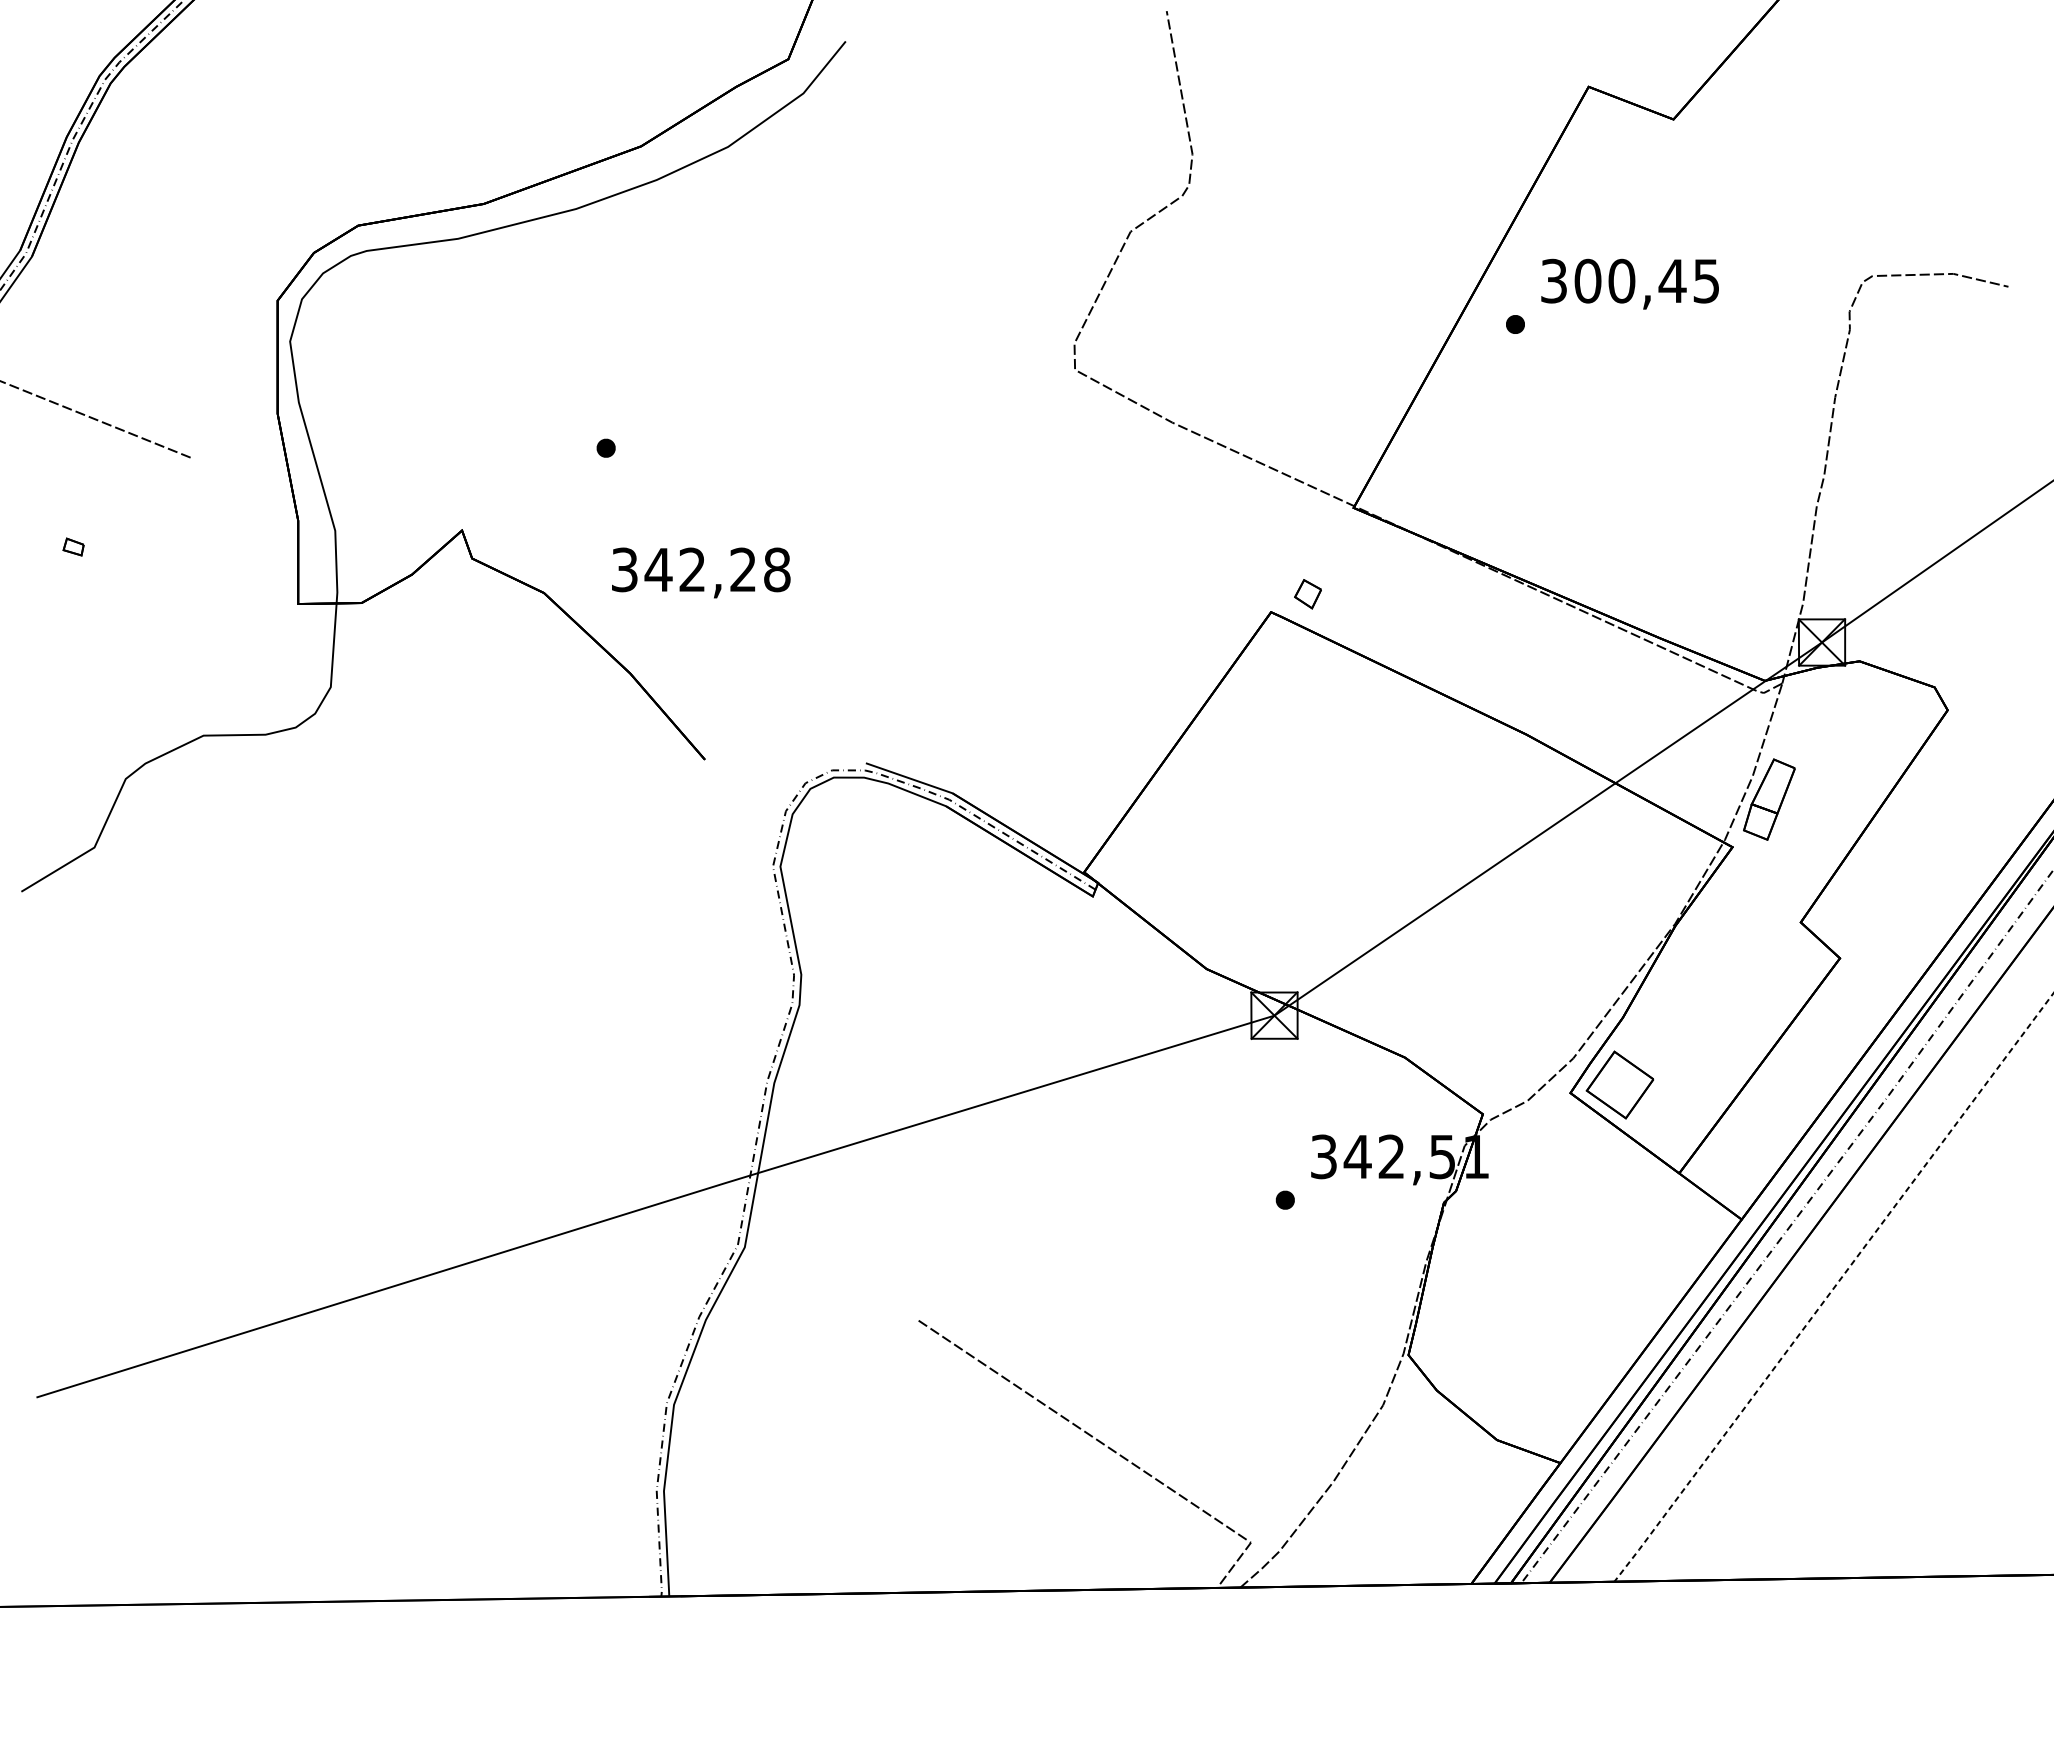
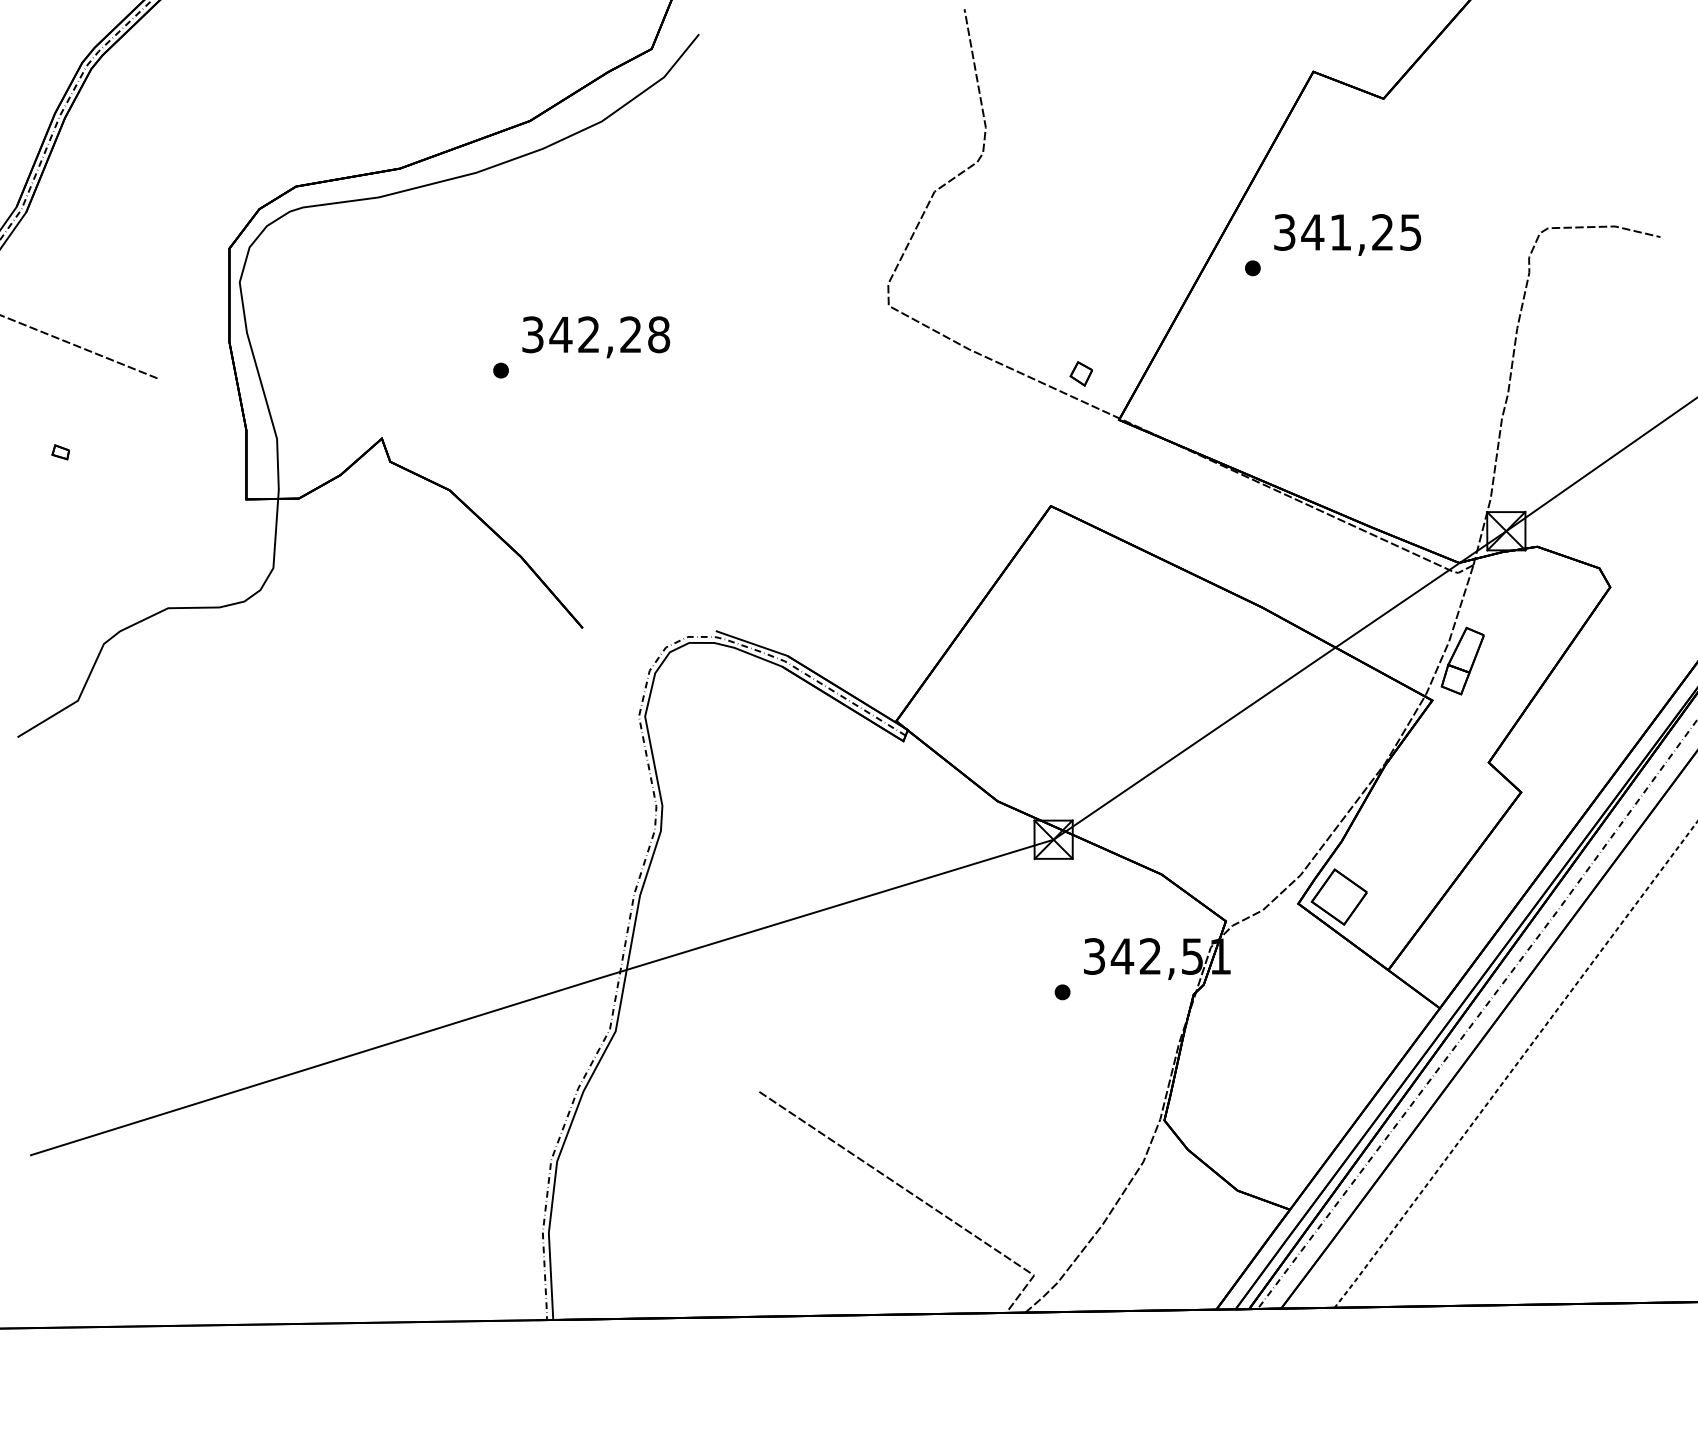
text: (1629, 280) -> (1347, 231), 300,45 -> 341,25
text: (701, 572) -> (596, 336), moved
part: (1307, 594) -> (1080, 374), moved

